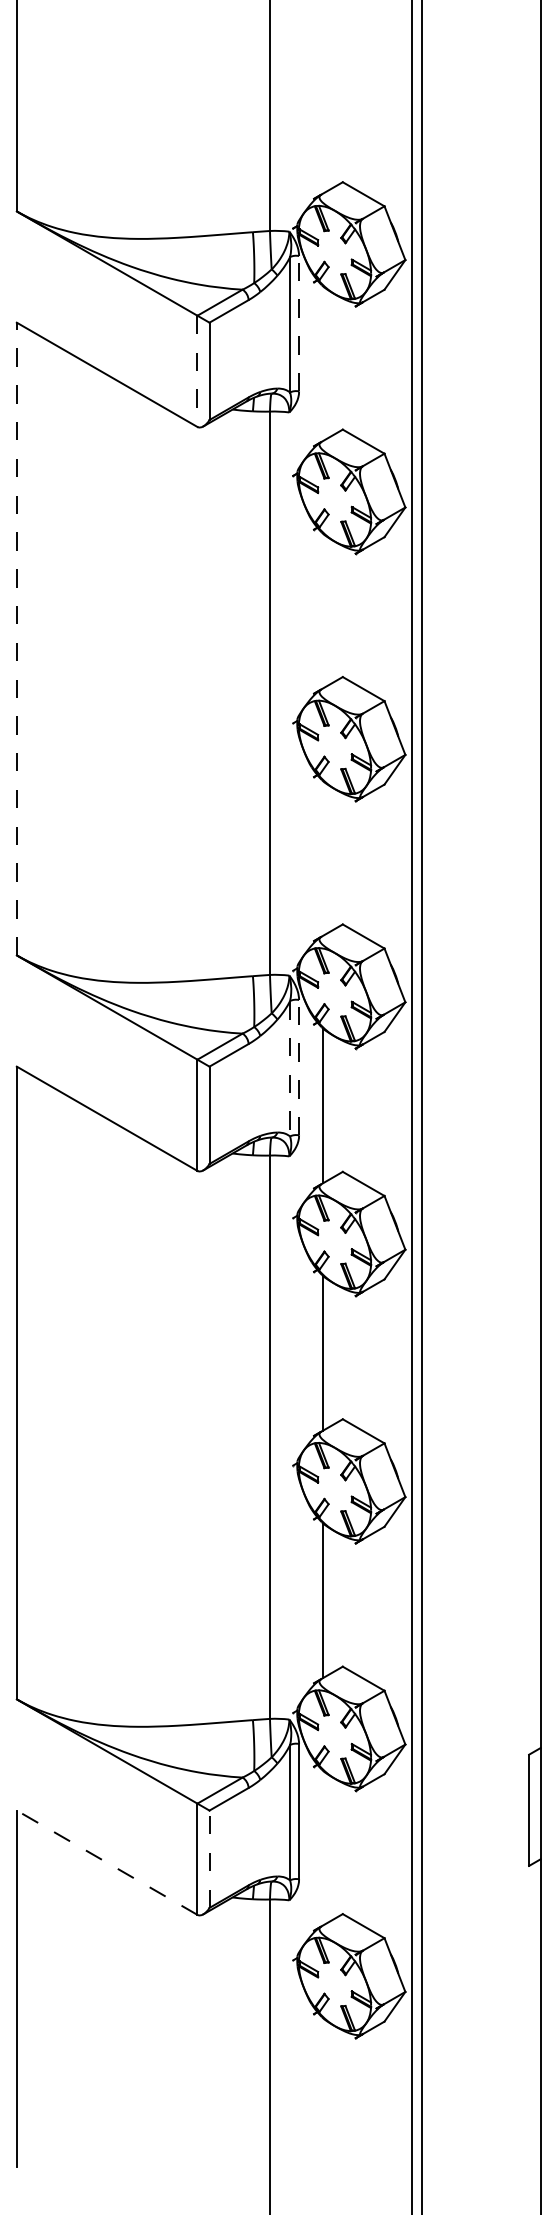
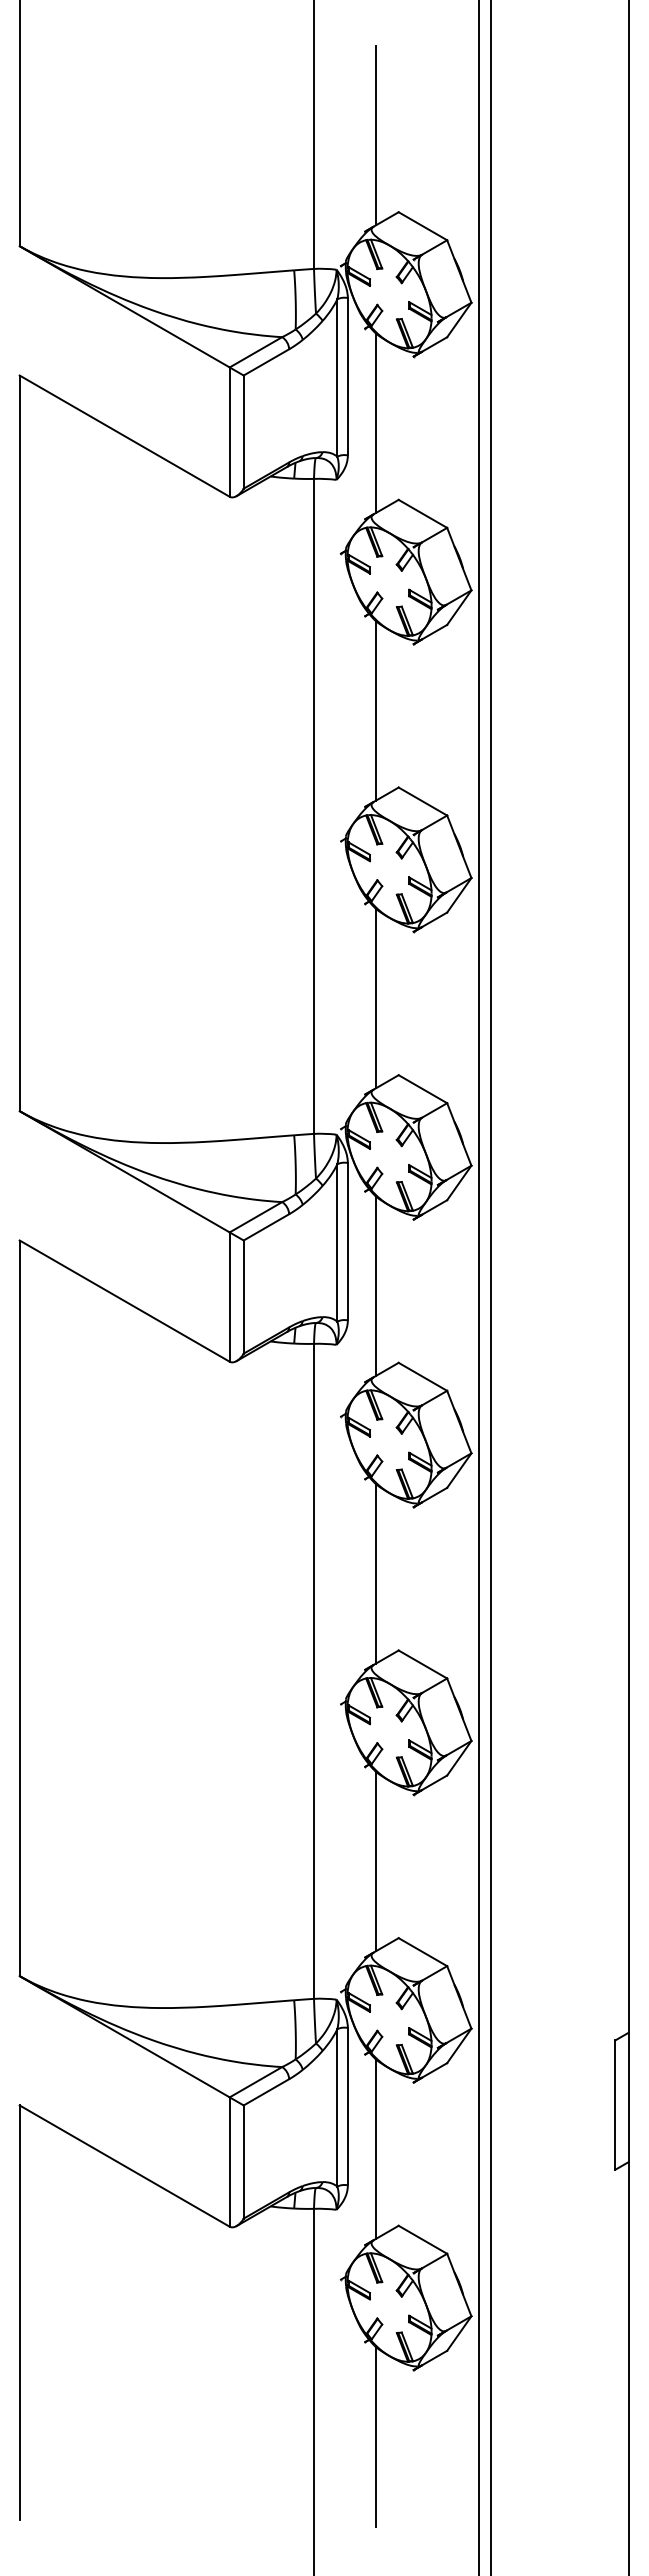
line: (322, 116) -> (375, 135), added
line: (298, 323) -> (347, 376), dashed -> solid
line: (322, 363) -> (375, 423), added
line: (197, 371) -> (229, 432), dashed -> solid
line: (322, 610) -> (375, 710), added
line: (16, 639) -> (19, 743), dashed -> solid
line: (322, 858) -> (375, 998), added
line: (298, 1067) -> (347, 1241), dashed -> solid
line: (290, 1069) -> (337, 1243), dashed -> solid
line: (322, 1847) -> (375, 2148), added
line: (209, 1859) -> (243, 2162), dashed -> solid
line: (106, 1862) -> (124, 2165), dashed -> solid
line: (322, 2095) -> (375, 2436), added

